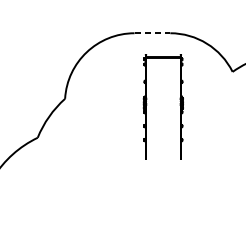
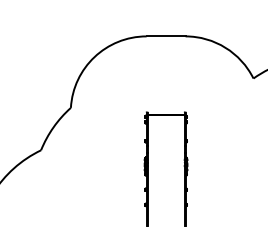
line: (152, 33) -> (166, 36), dashed -> solid
part: (147, 106) -> (148, 168), moved

